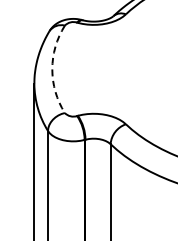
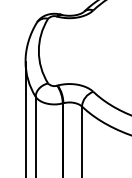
arc: (52, 69) -> (38, 51), dashed -> solid

